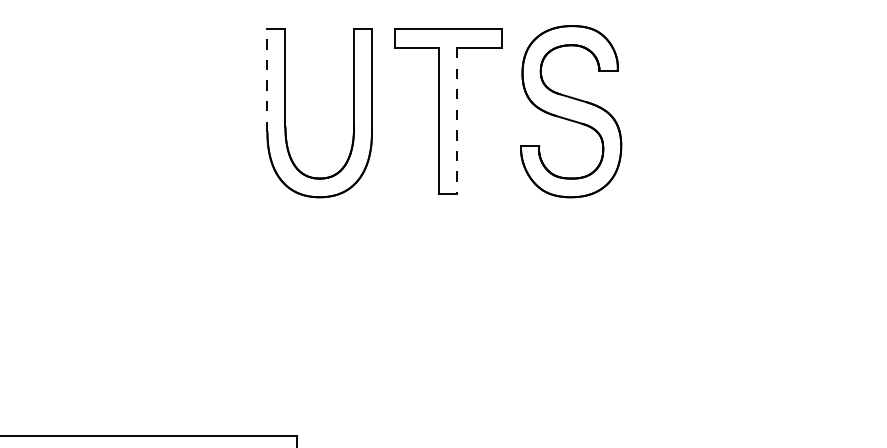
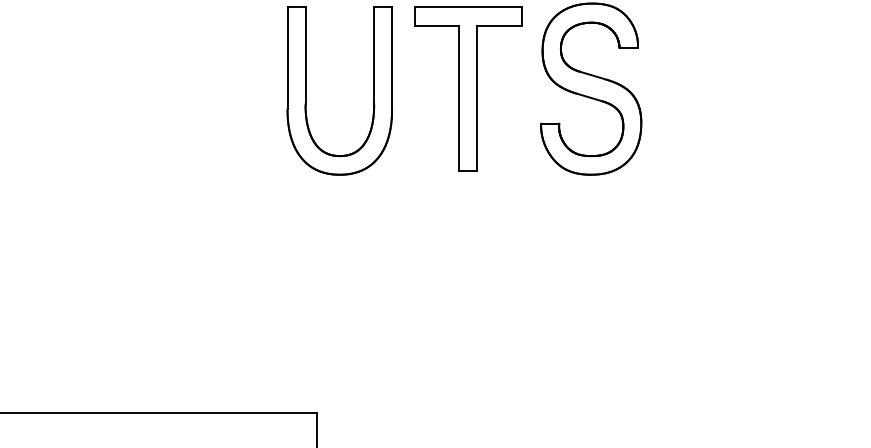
line: (267, 80) -> (287, 58), dashed -> solid
line: (457, 121) -> (477, 99), dashed -> solid

